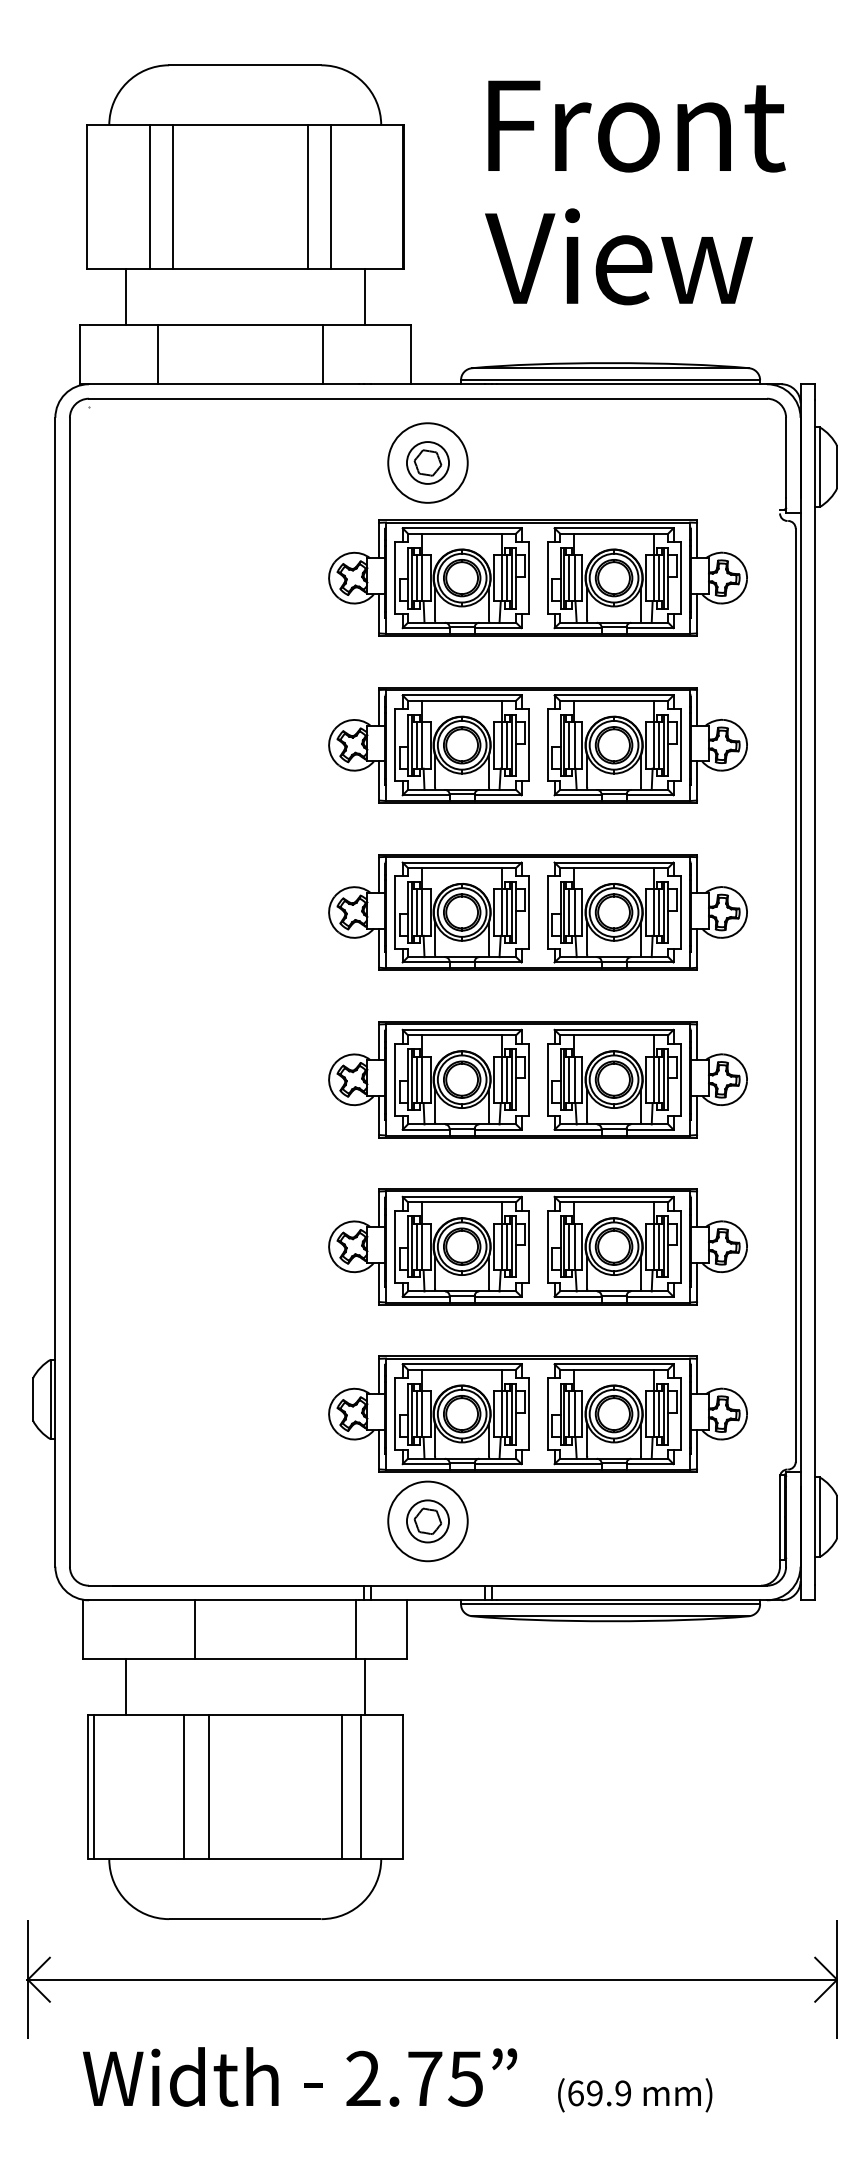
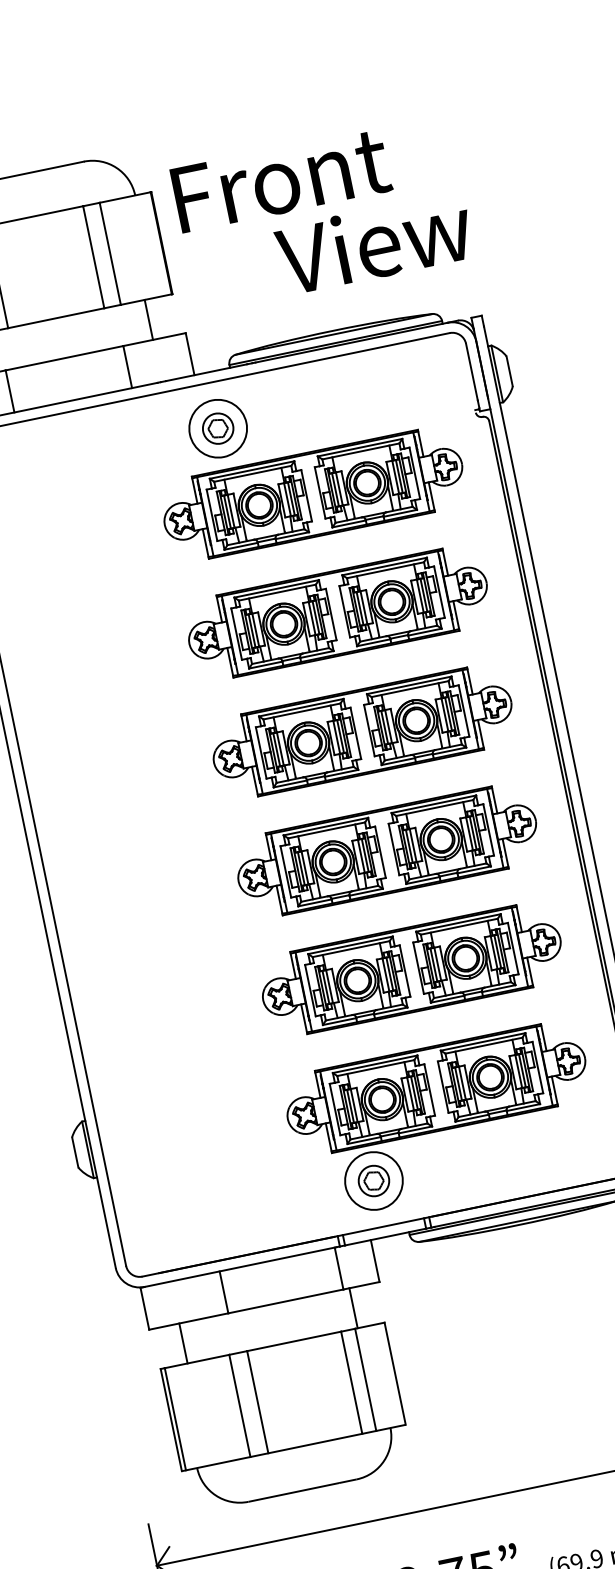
text: (636, 126) -> (281, 180), moved
text: (618, 256) -> (374, 243), moved

